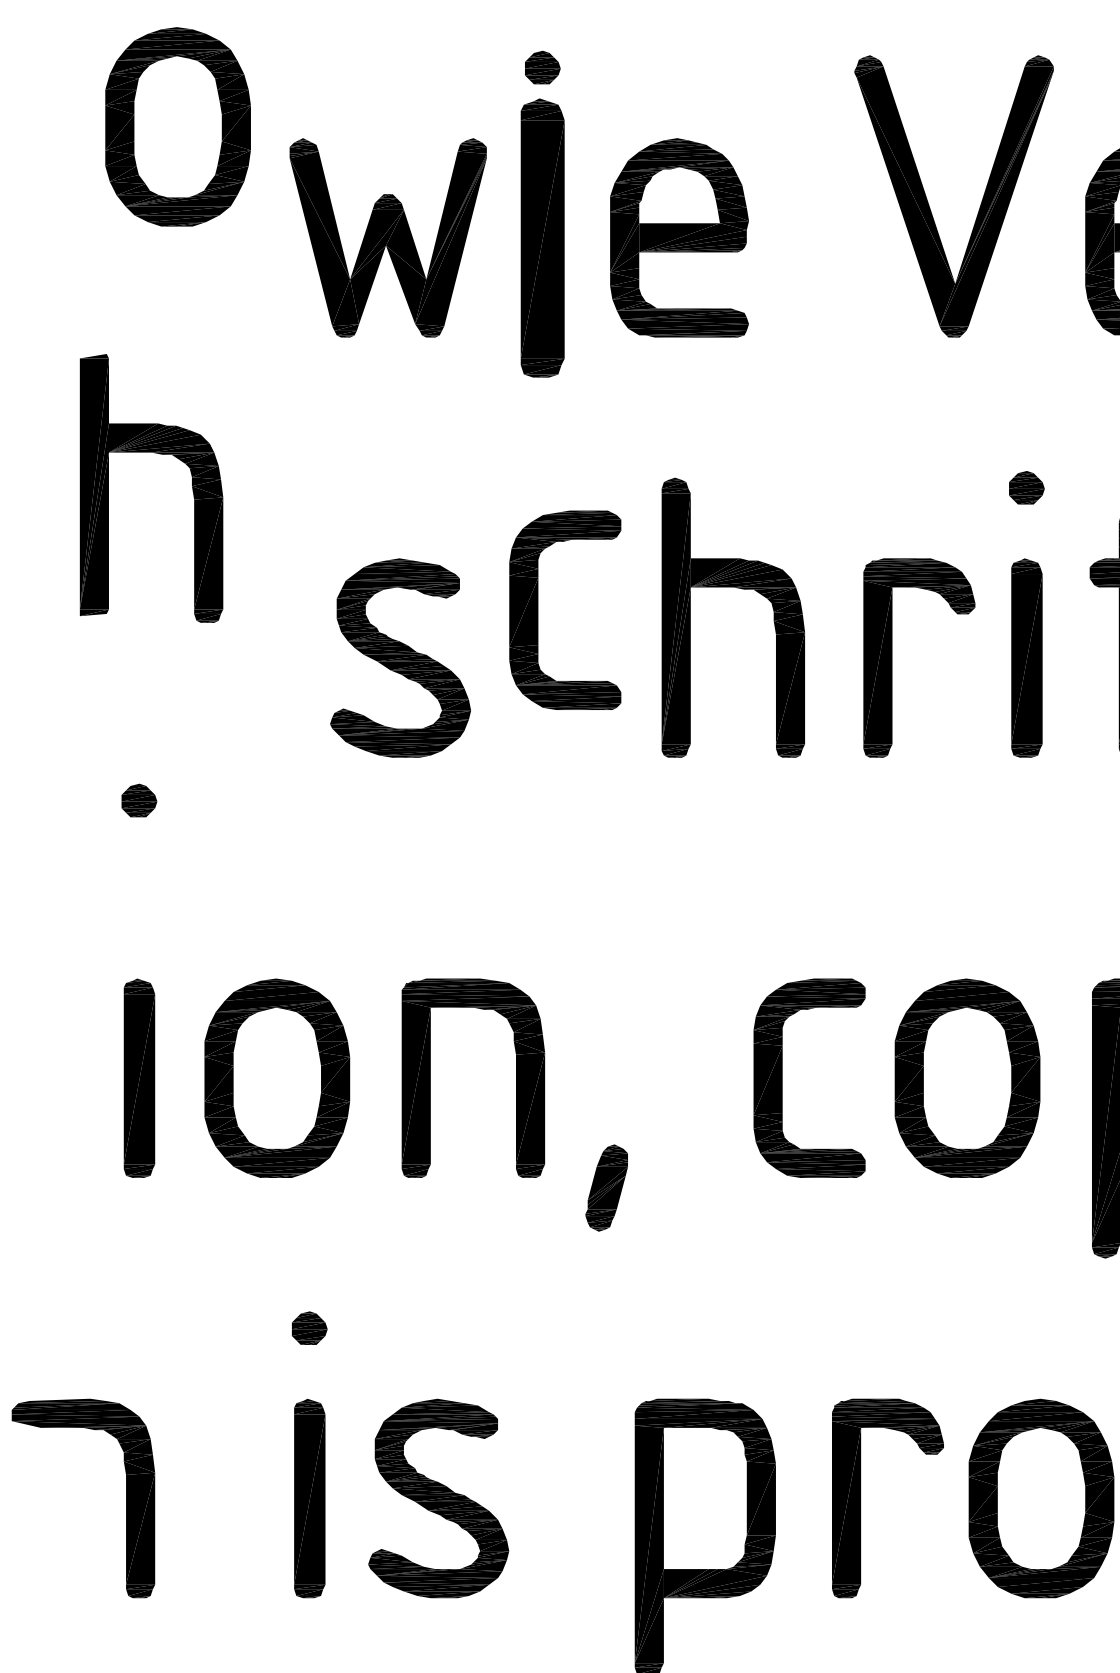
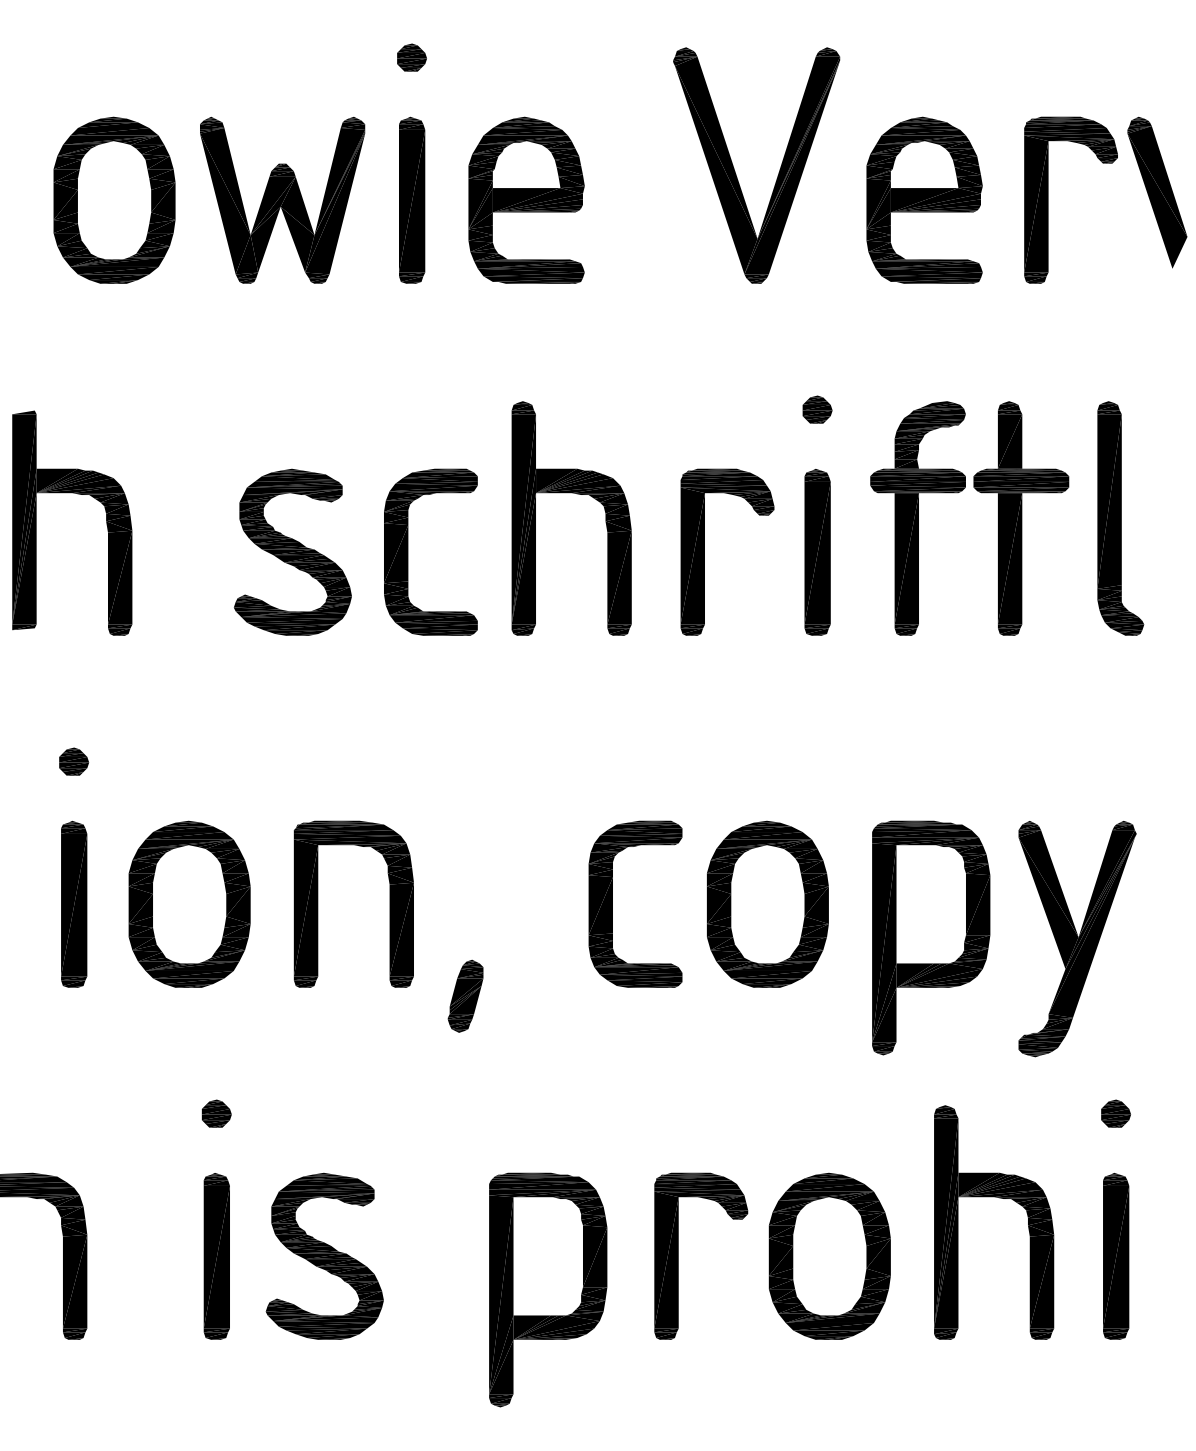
part: (178, 125) -> (114, 199), moved
part: (543, 236) -> (412, 199), size x0.71
part: (157, 454) -> (77, 494), moved
part: (538, 609) -> (408, 551), moved
part: (139, 800) -> (74, 761), moved

